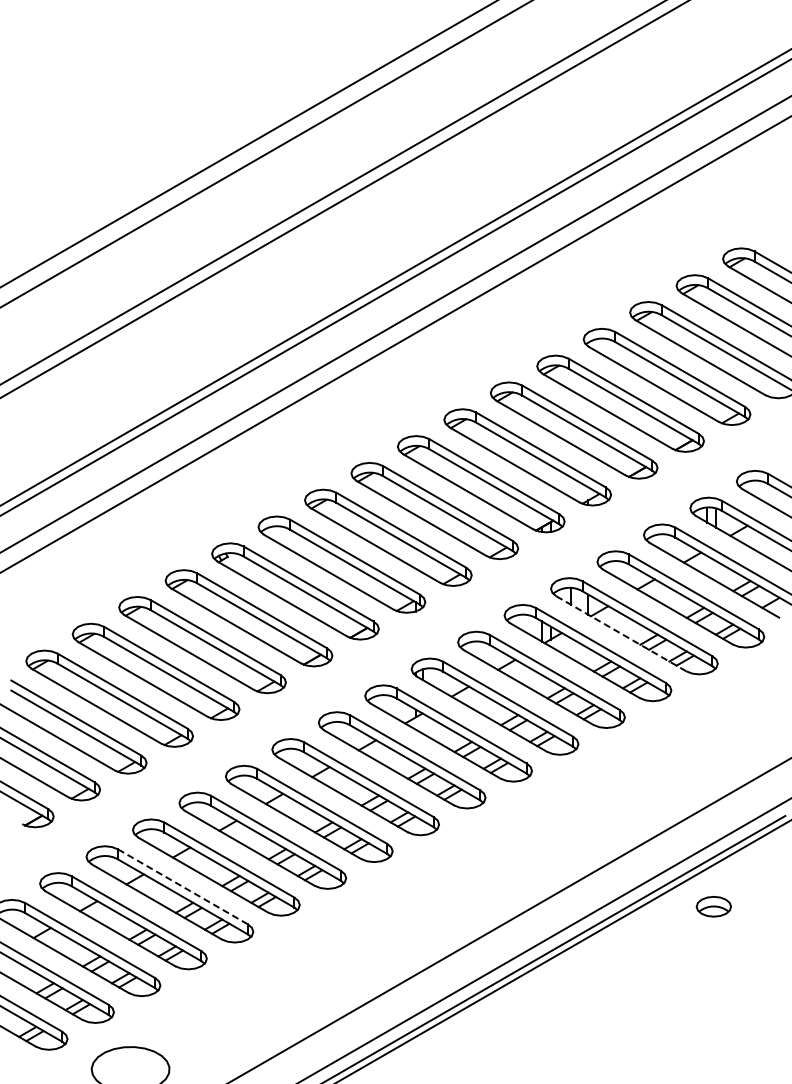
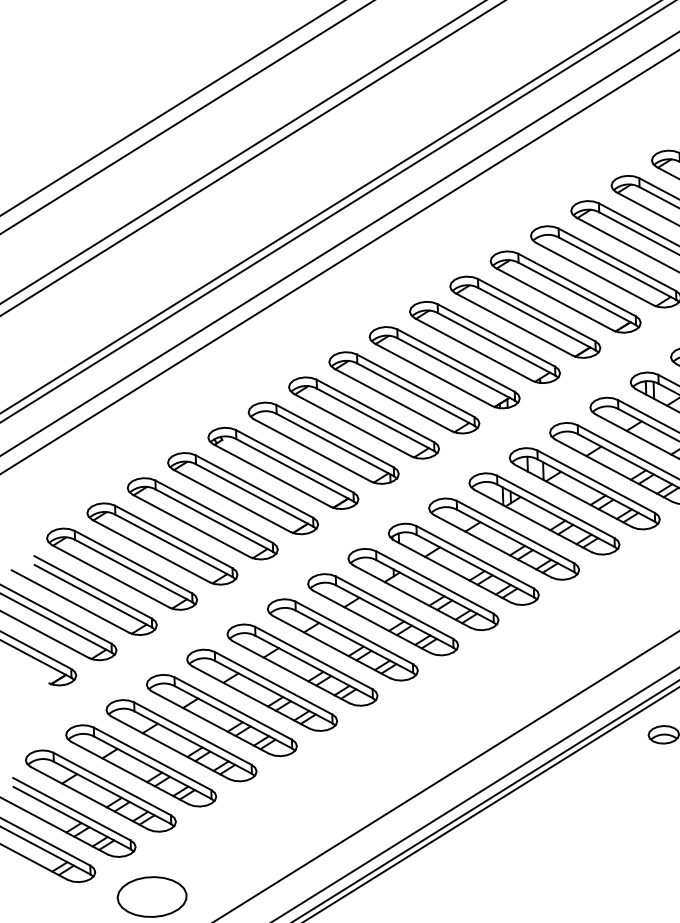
line: (621, 634) -> (573, 496), dashed -> solid
line: (182, 886) -> (192, 733), dashed -> solid

